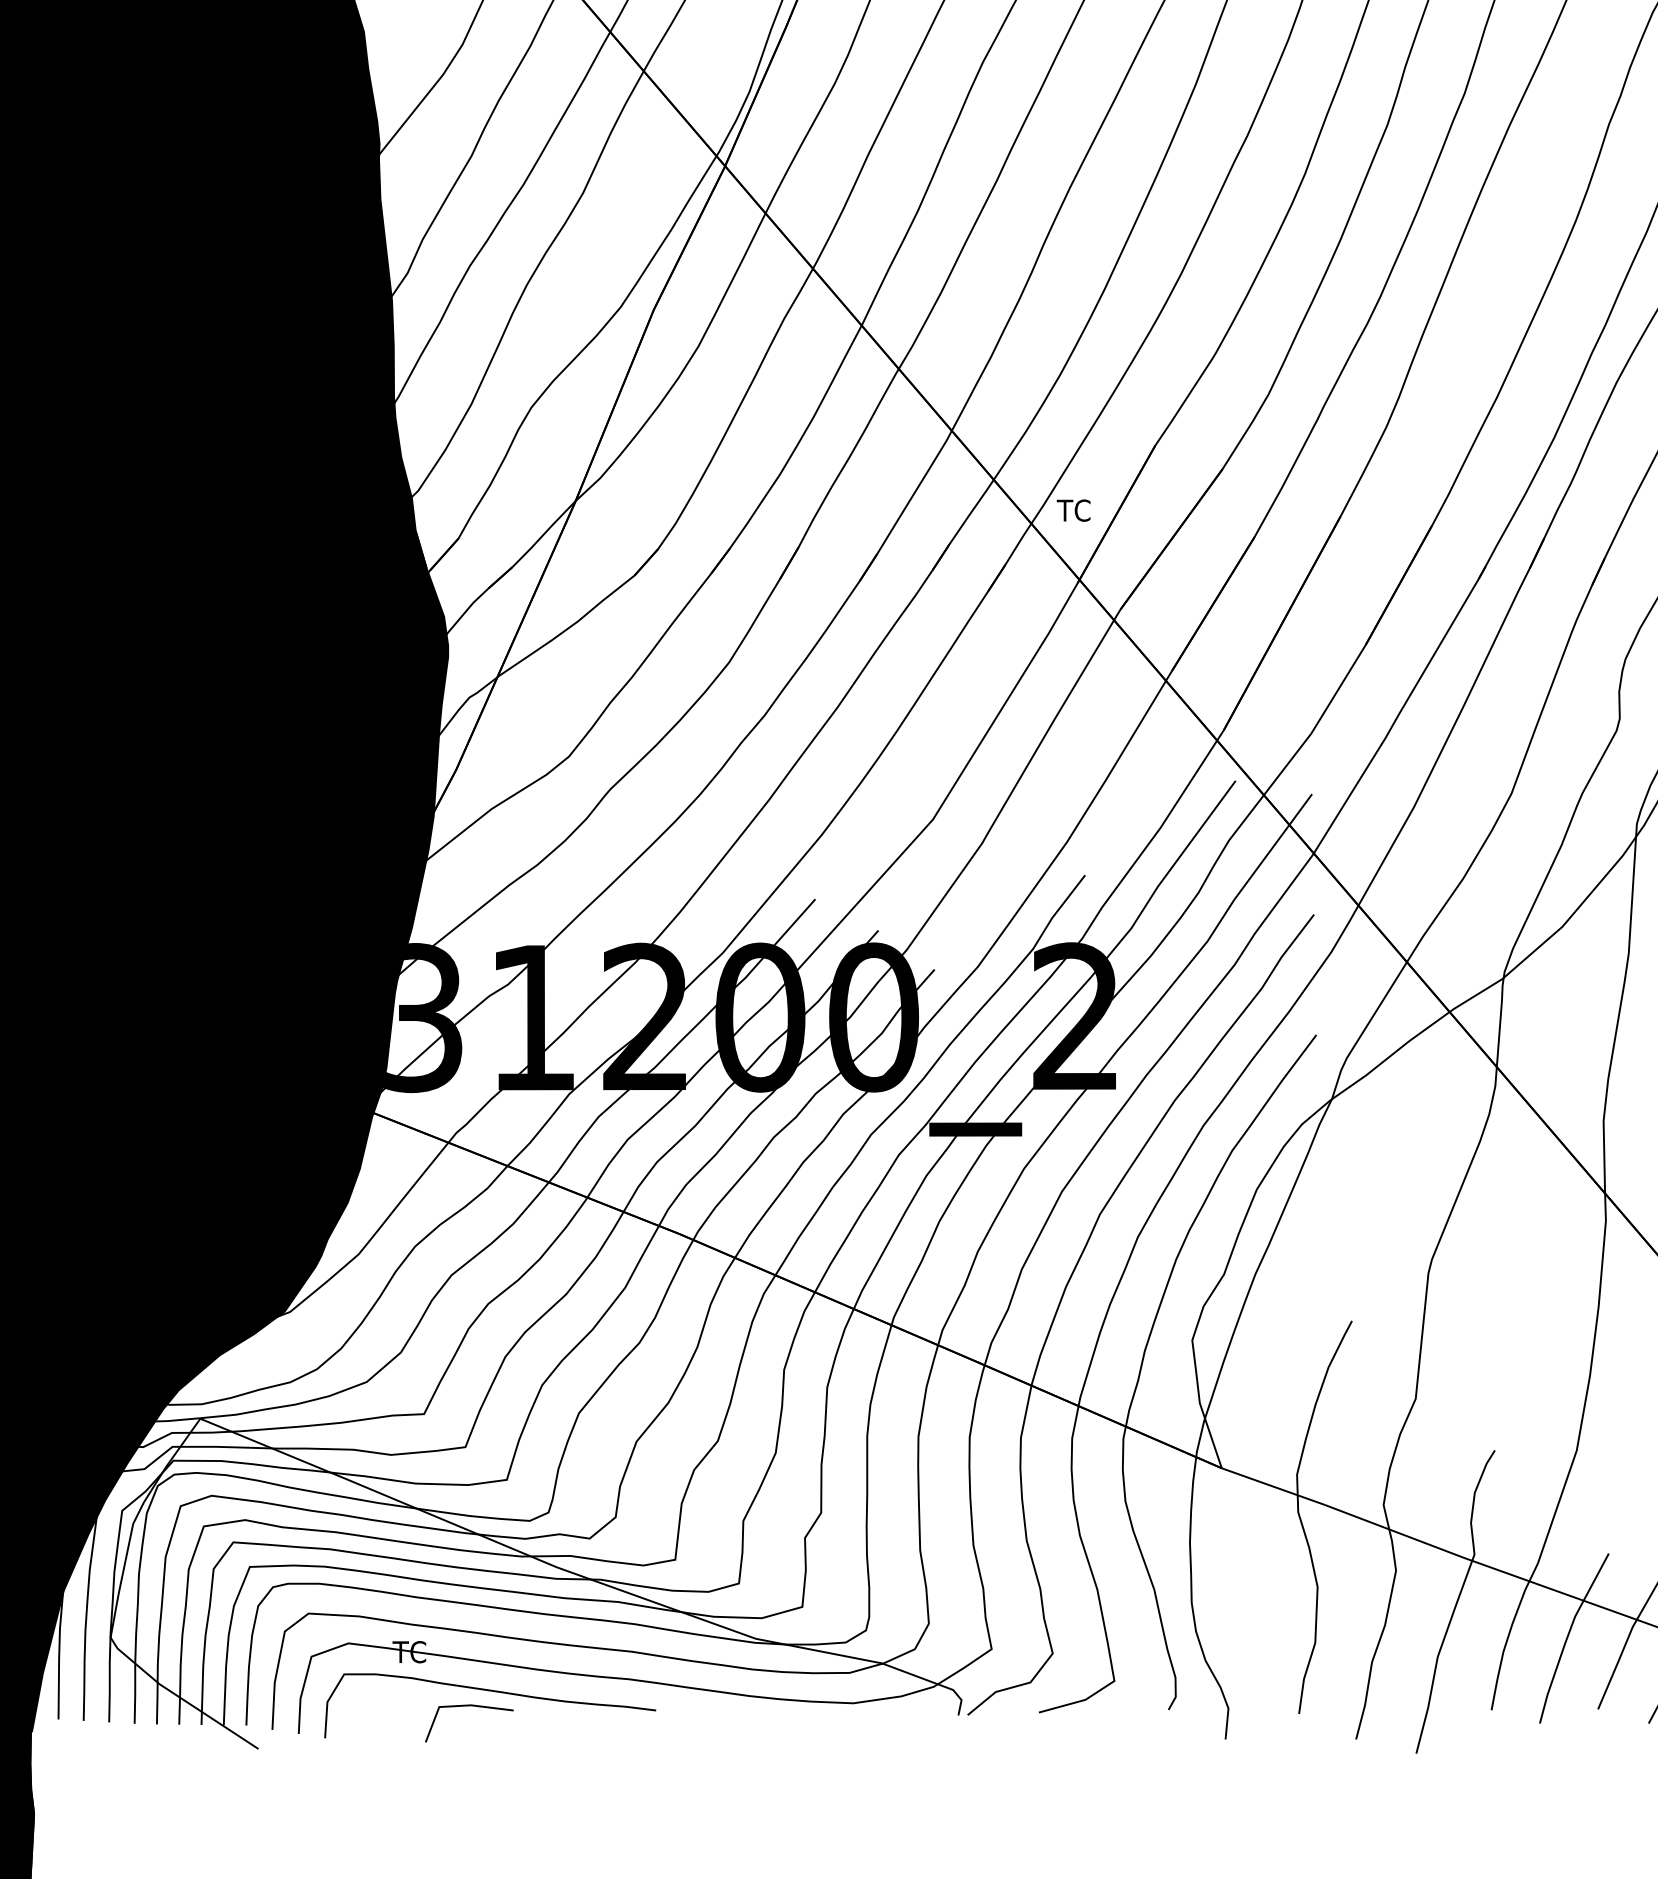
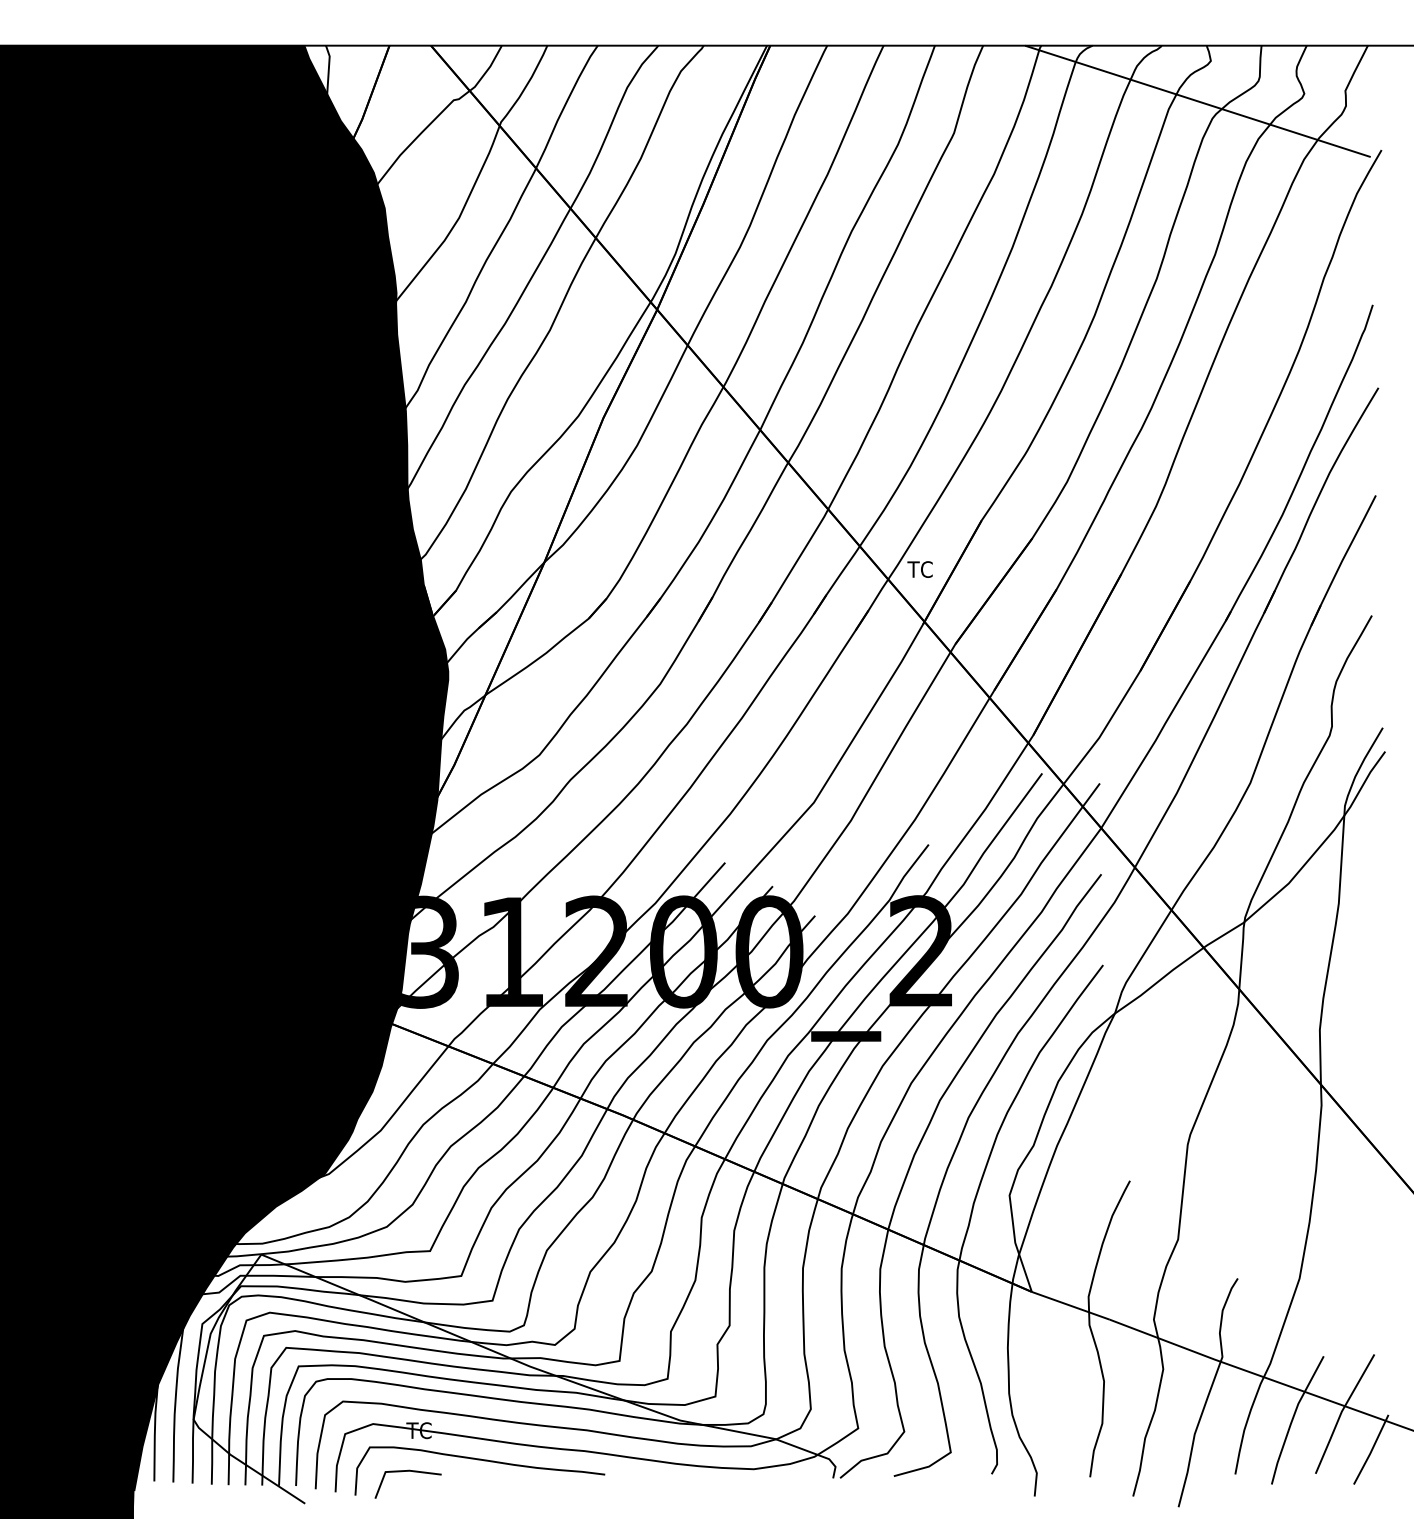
line: (468, 1706) -> (407, 1471), moved

